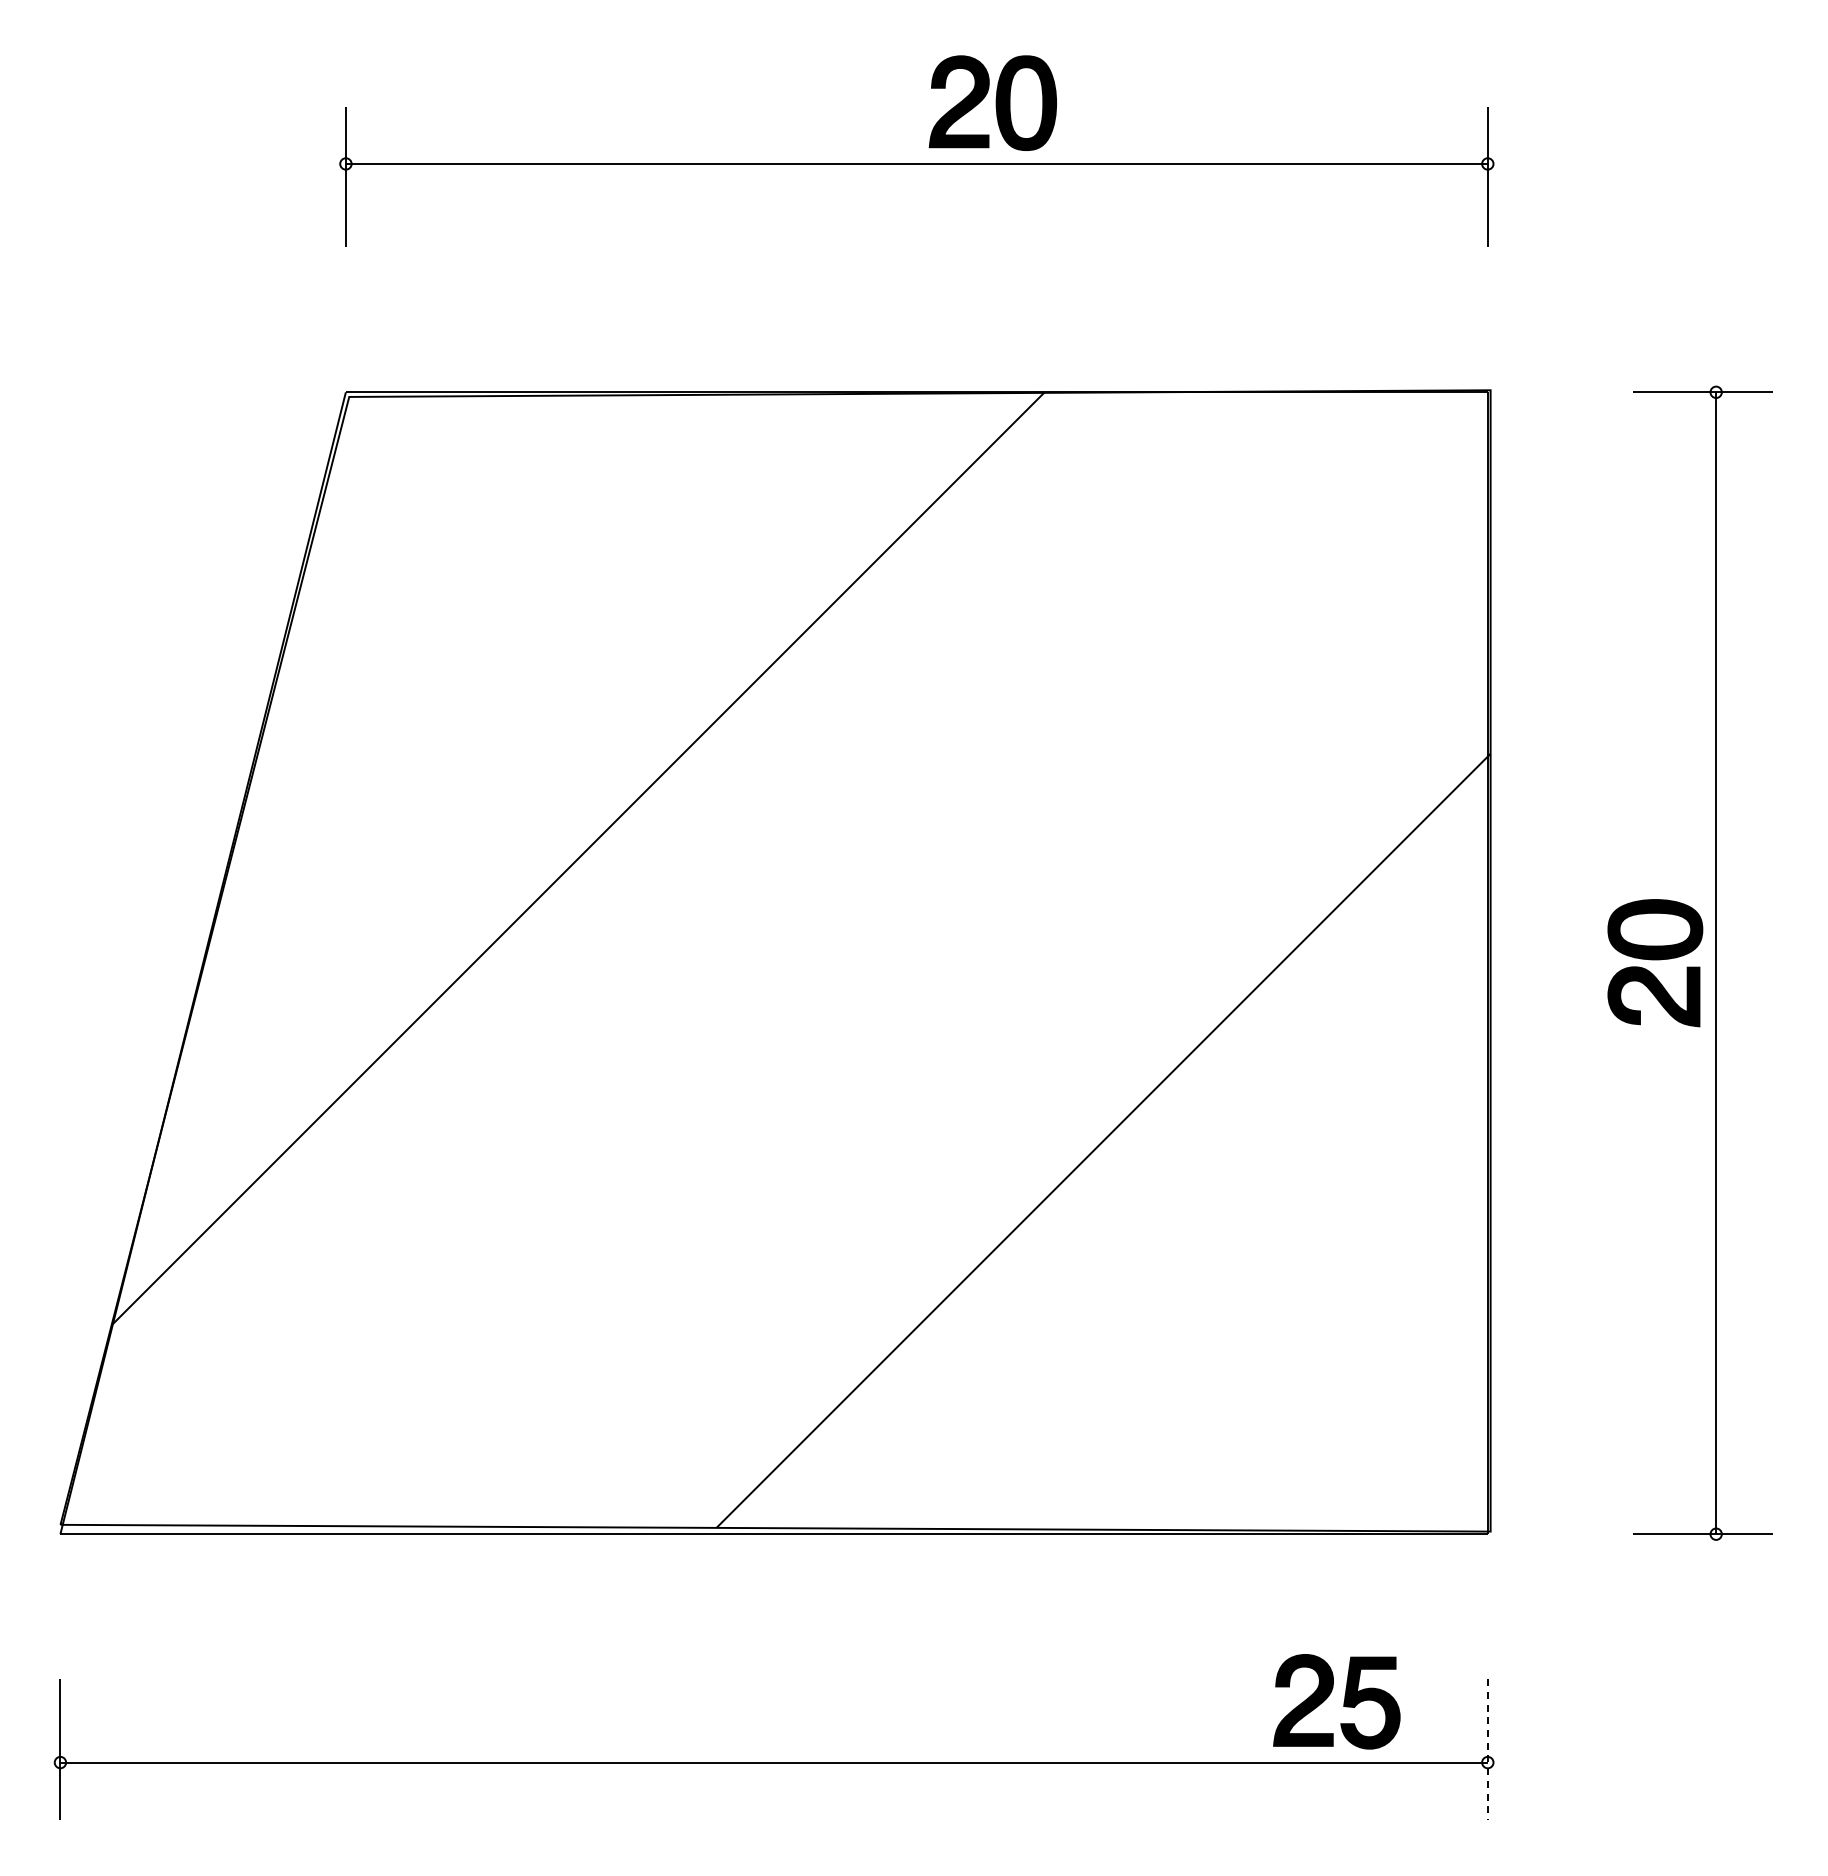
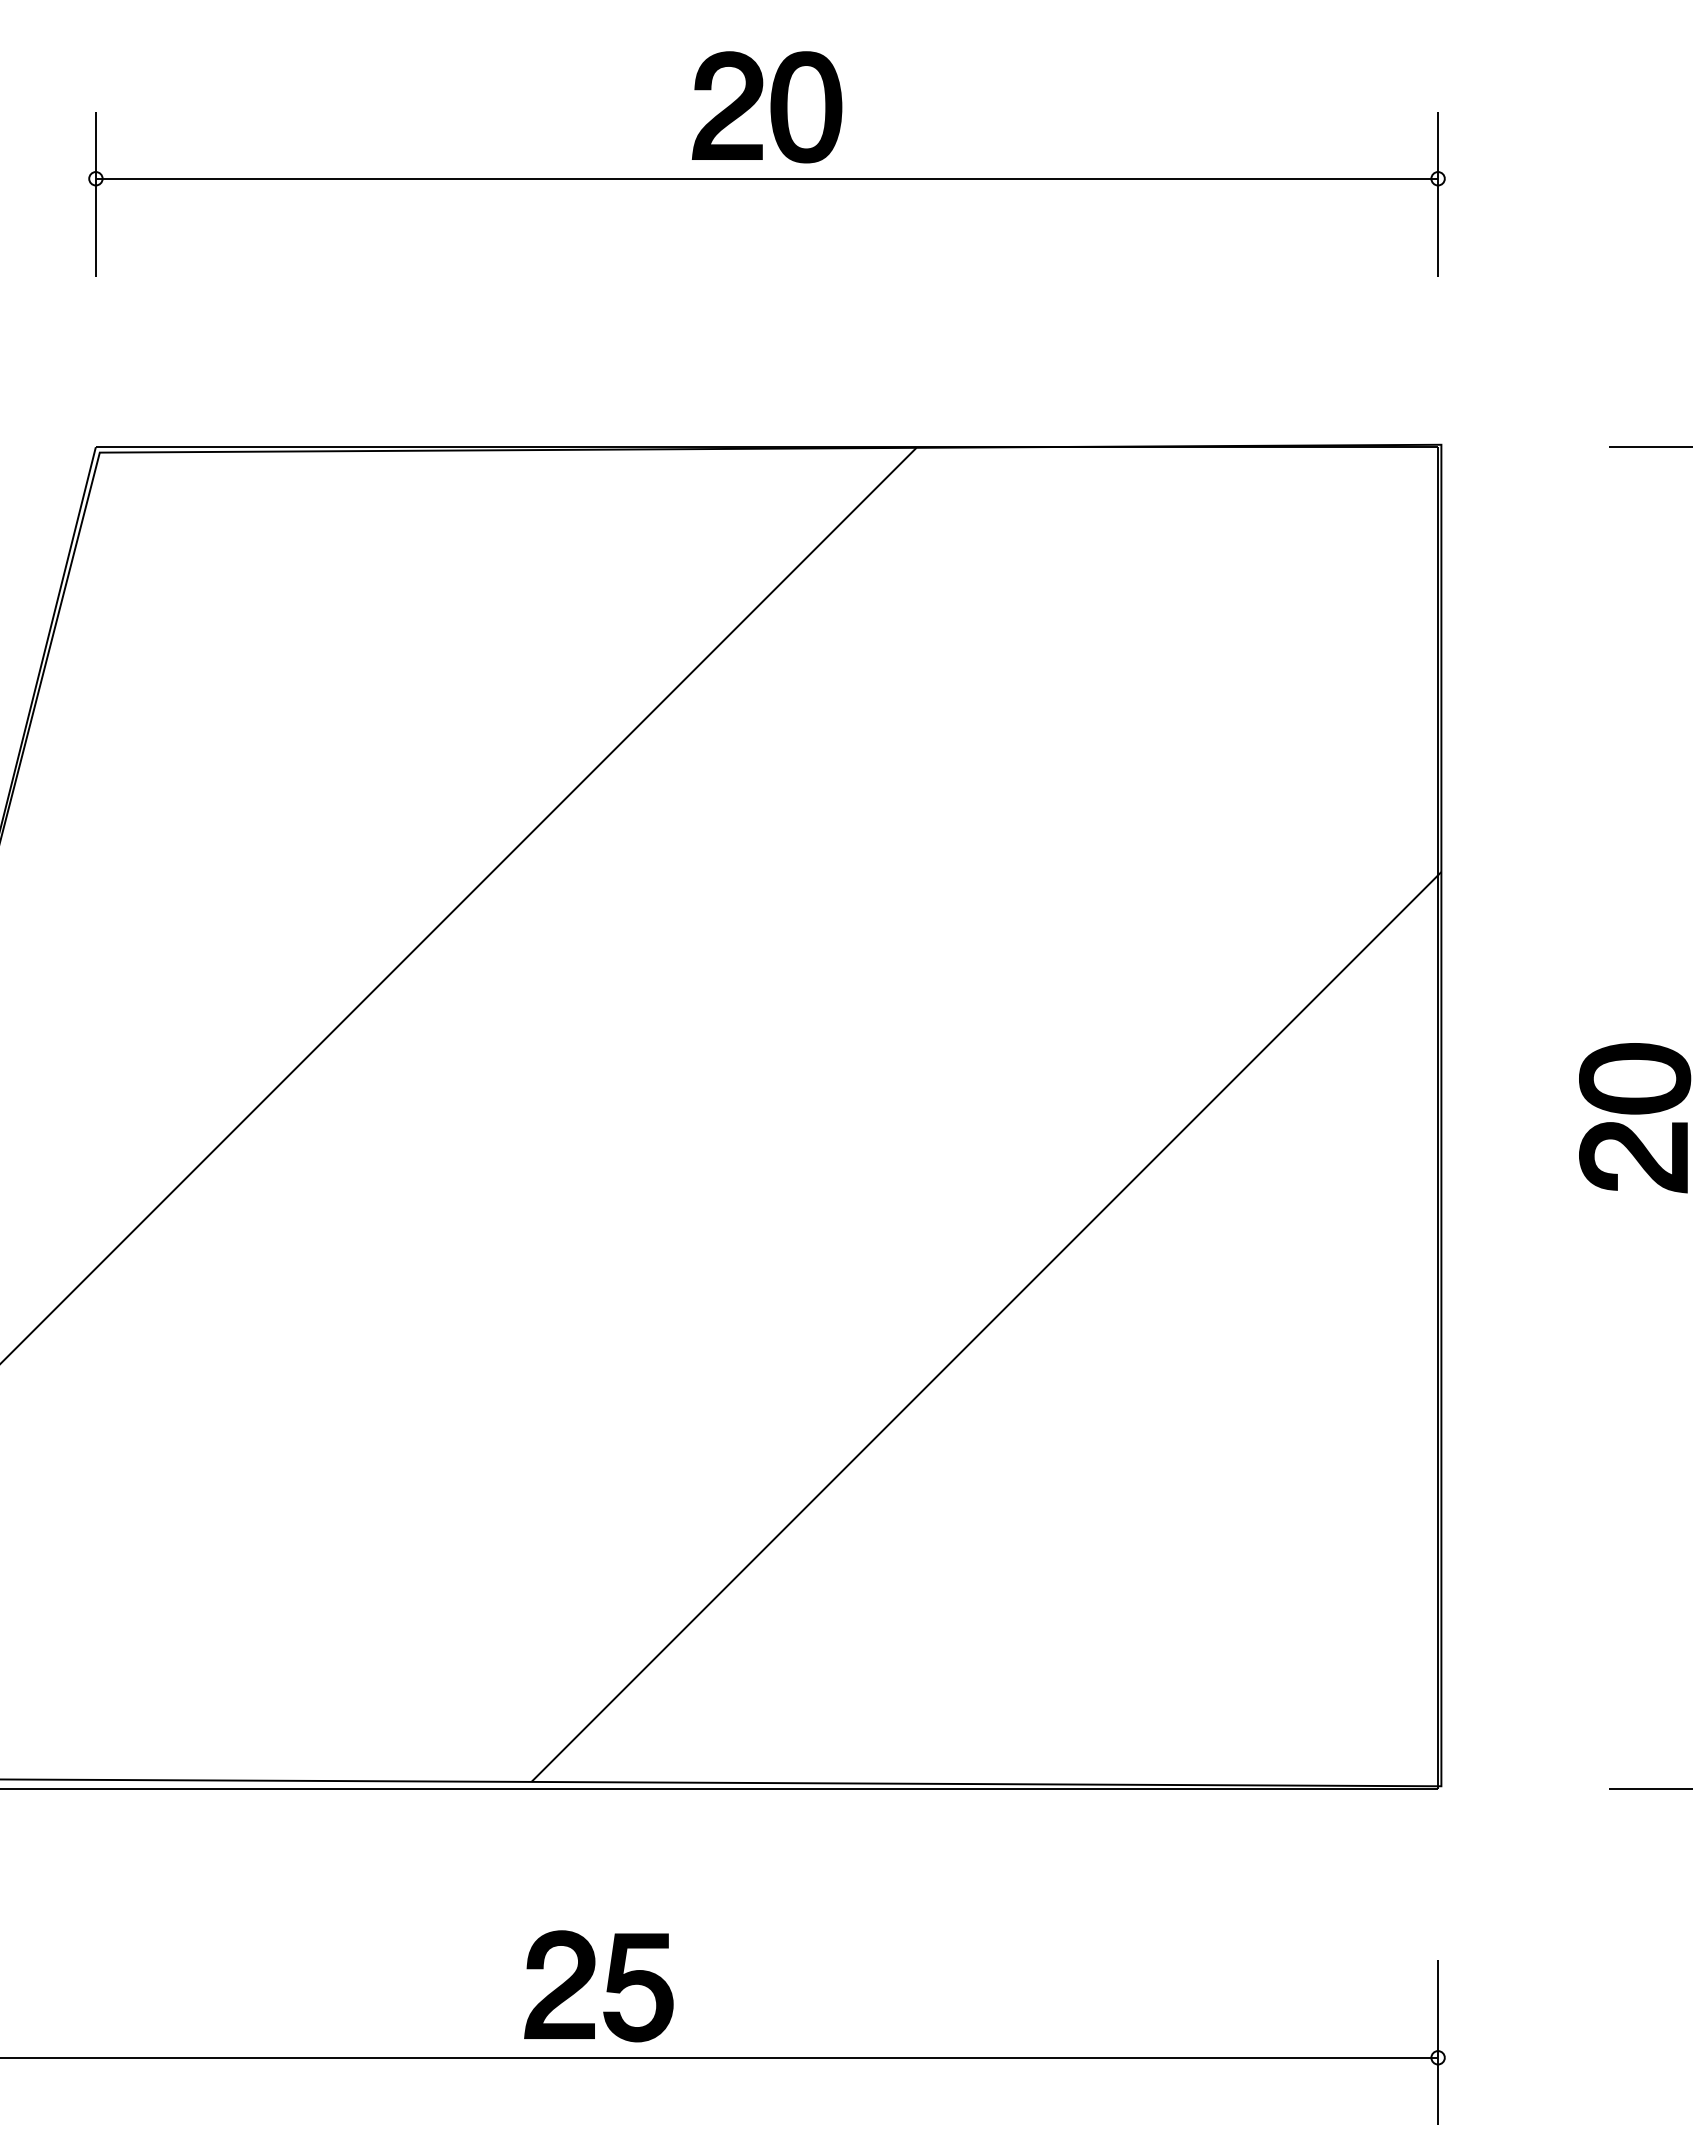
part: (992, 102) -> (766, 106), moved
part: (1343, 1702) -> (606, 1987), moved
line: (1487, 1749) -> (1437, 2042), dashed -> solid

